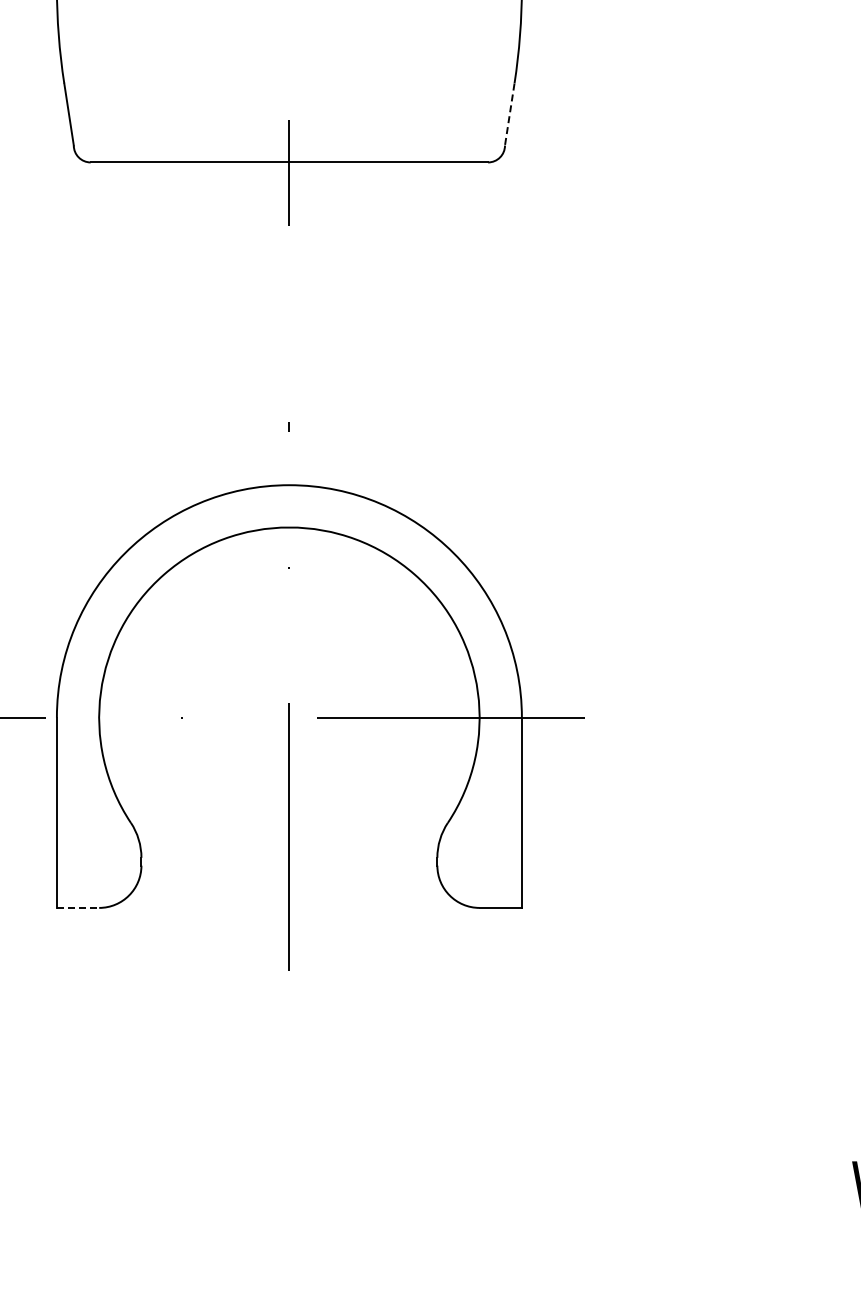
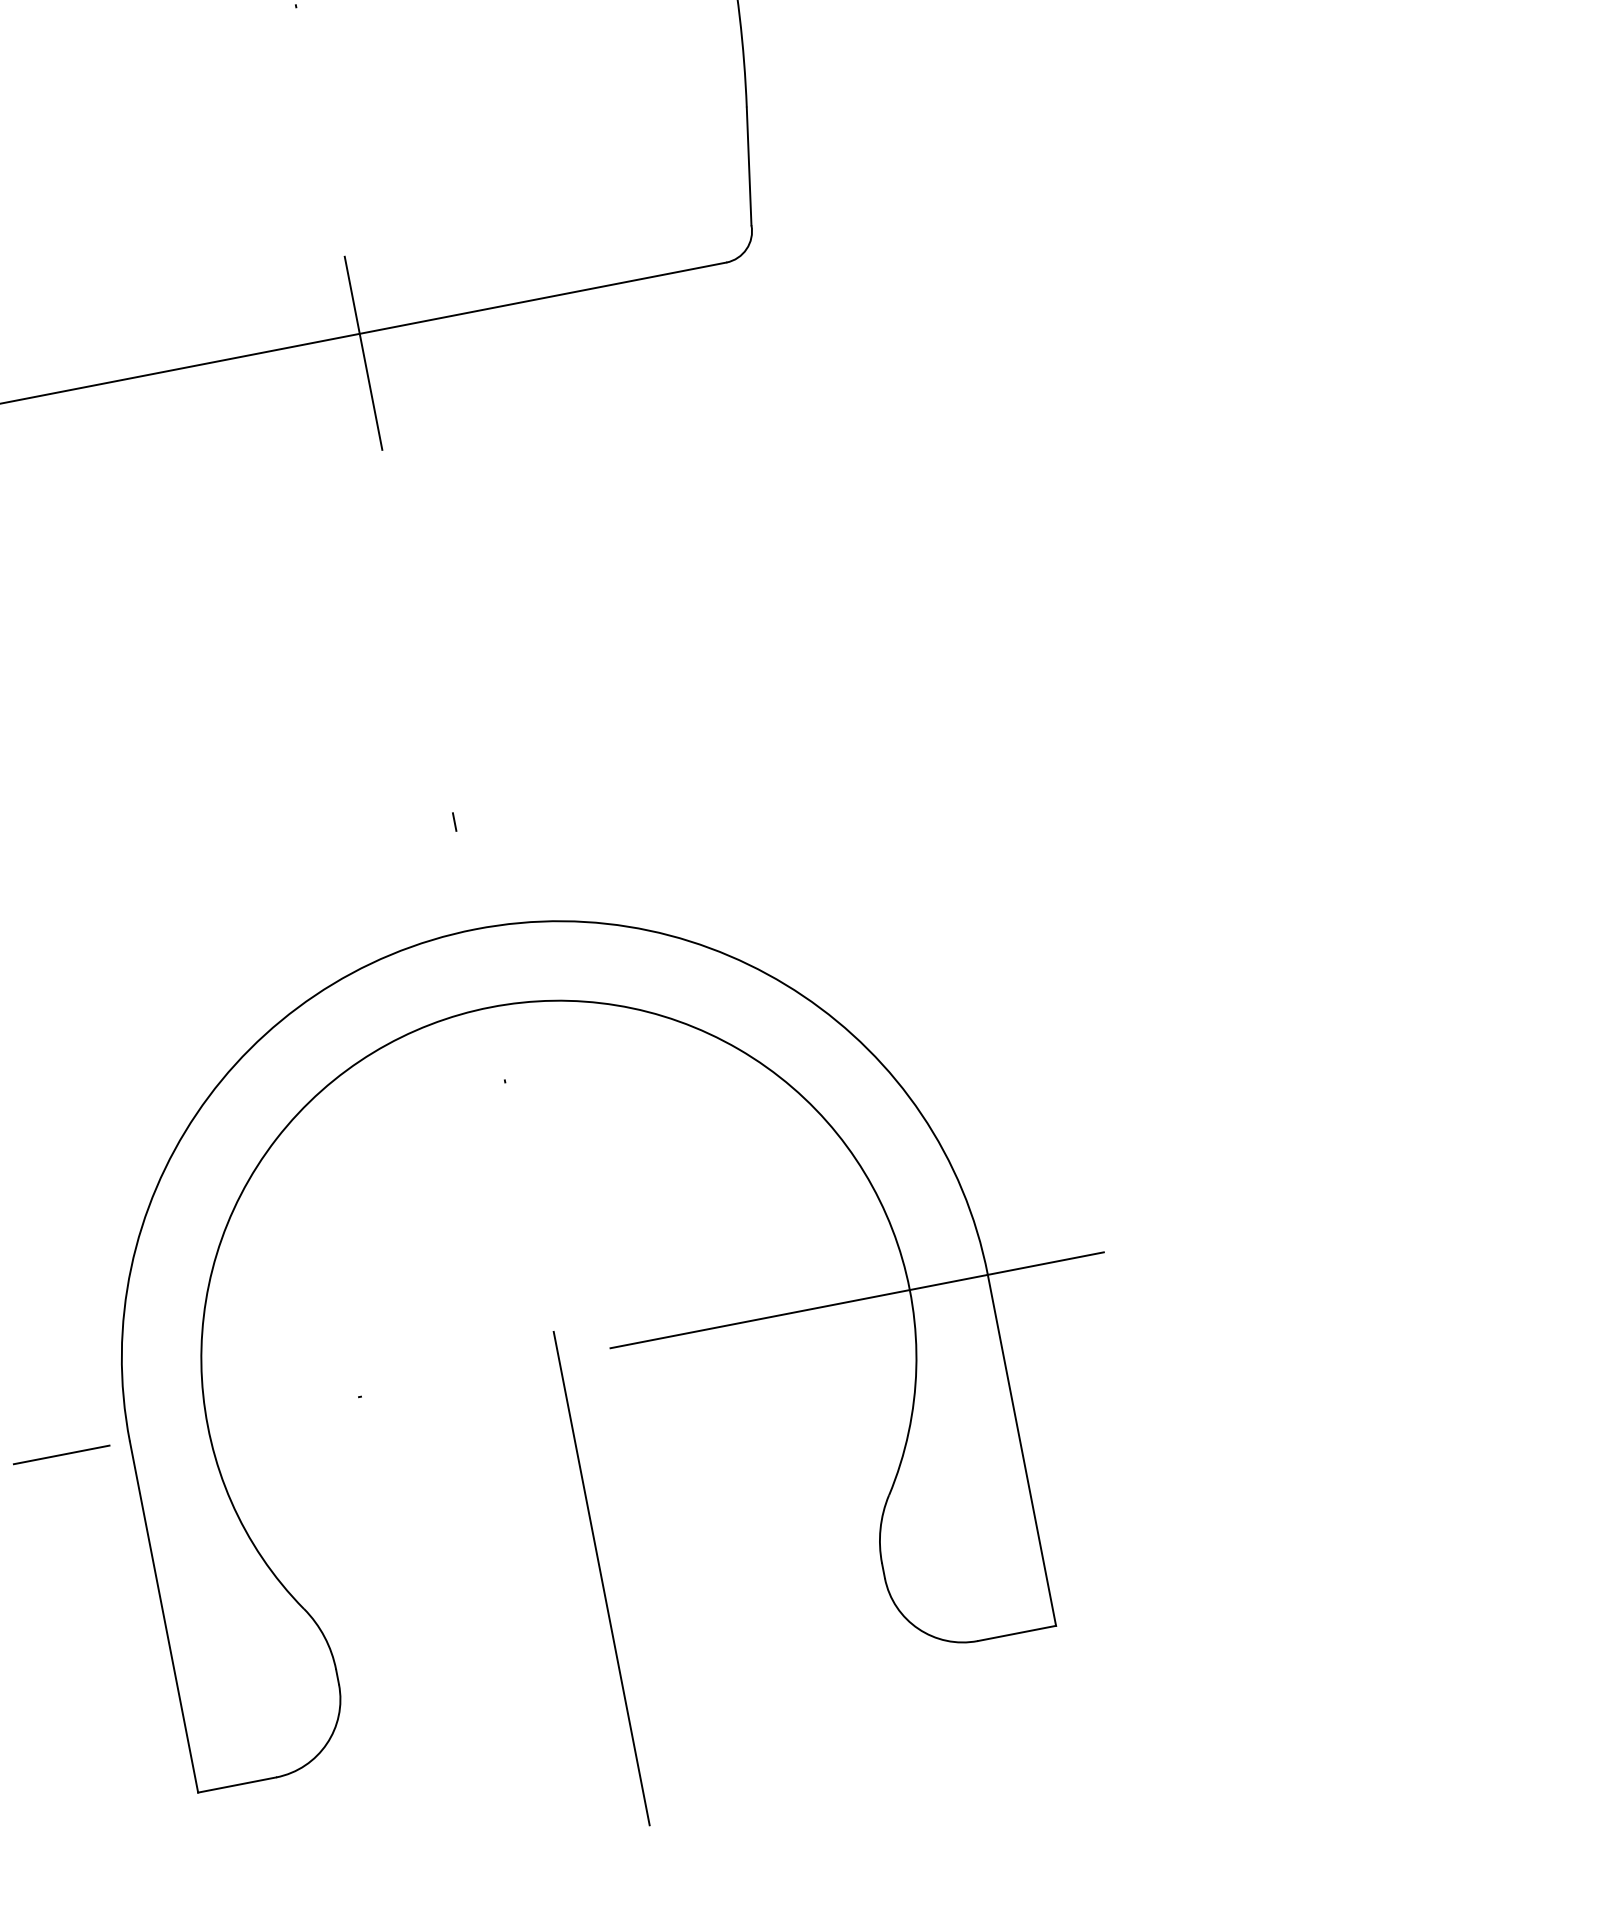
line: (509, 115) -> (748, 168), dashed -> solid
line: (78, 907) -> (237, 1784), dashed -> solid

